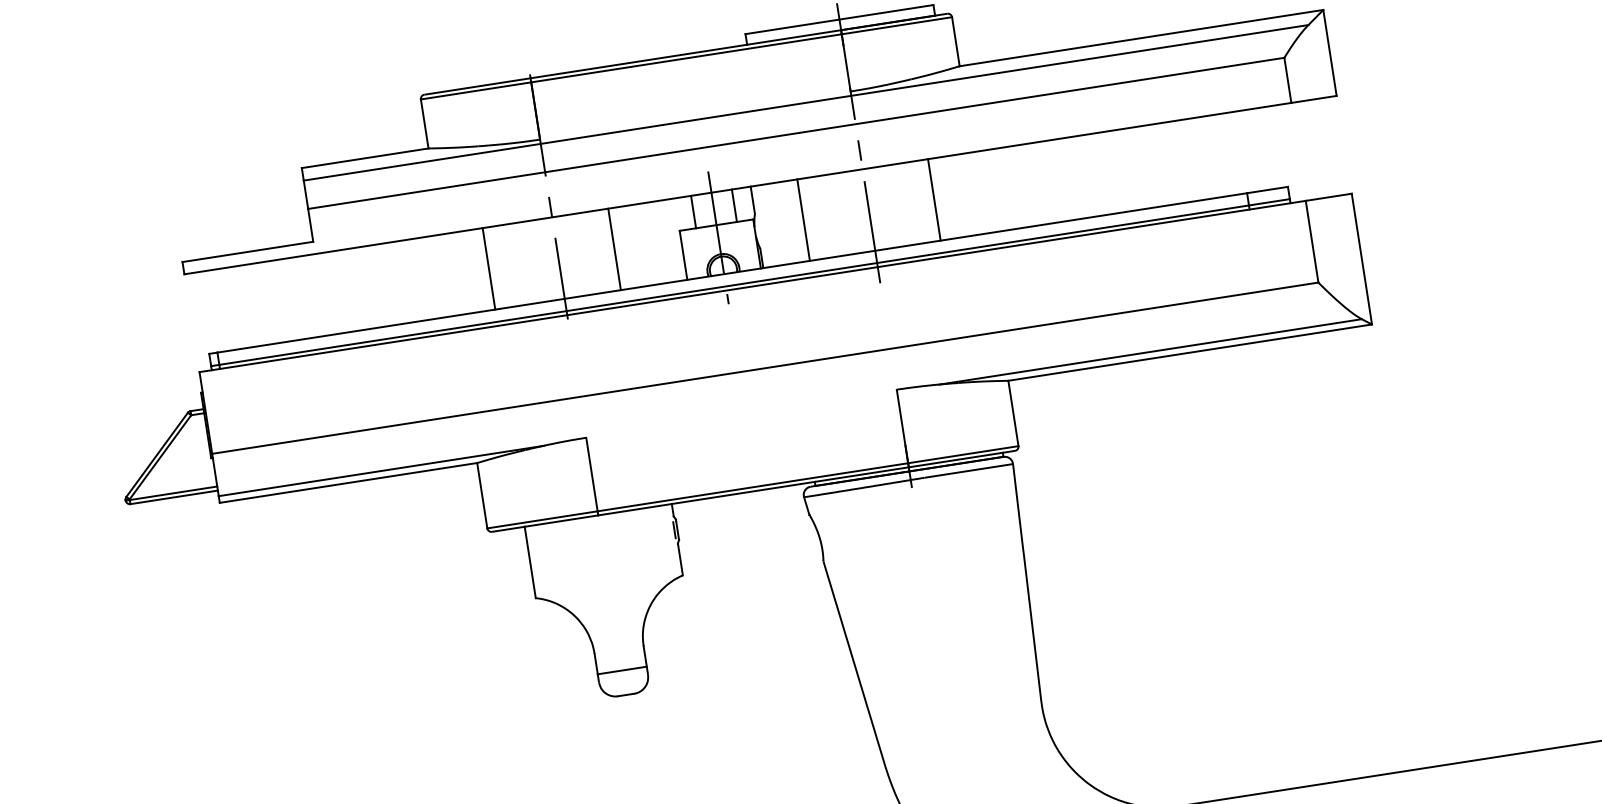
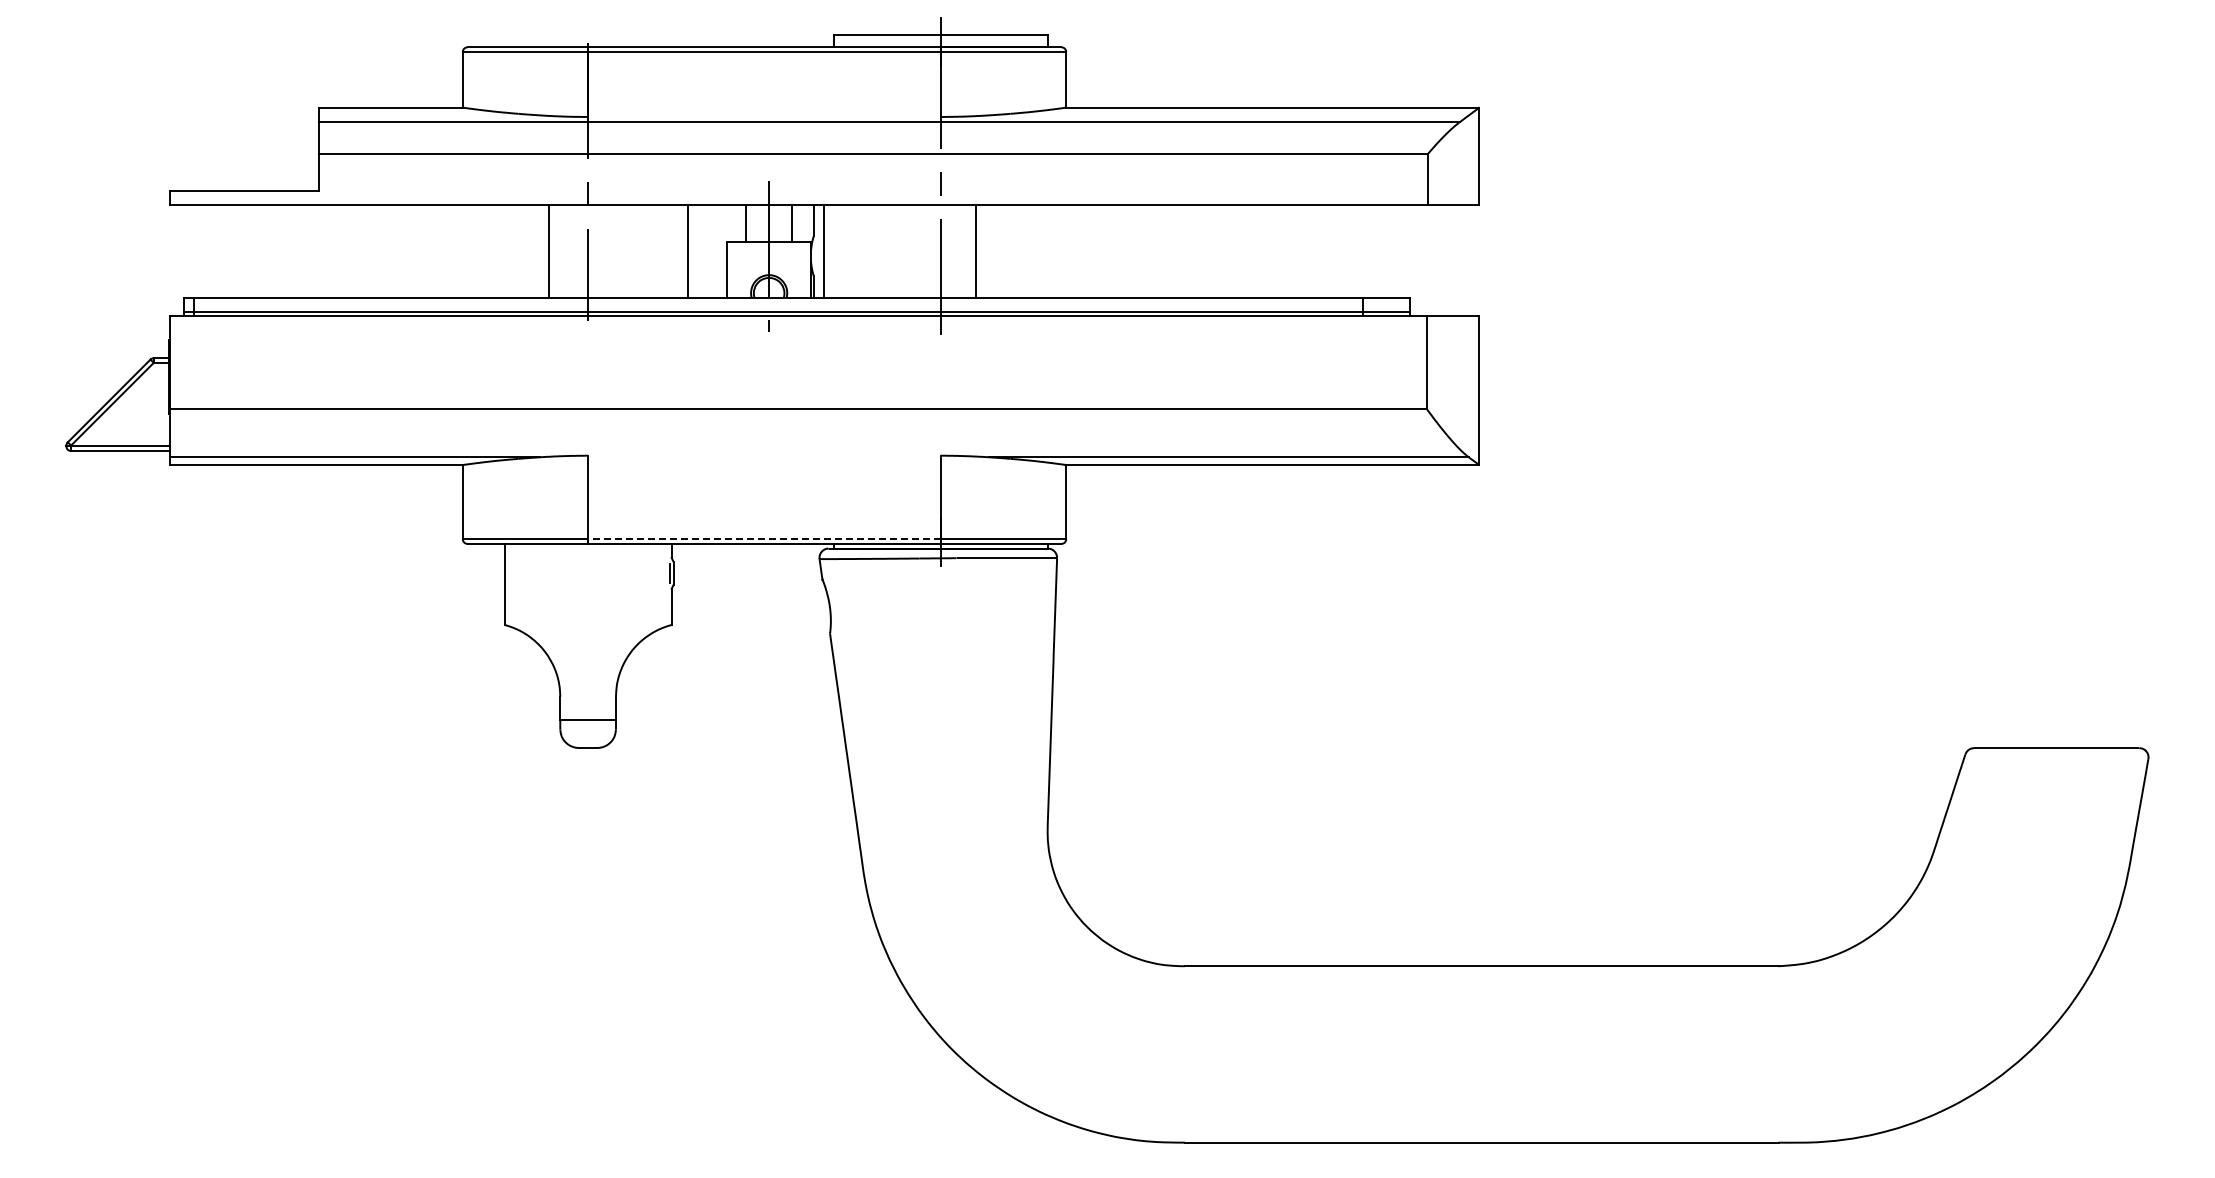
line: (934, 199) -> (976, 251), moved
line: (803, 220) -> (823, 251), moved
line: (614, 249) -> (687, 251), moved
line: (489, 268) -> (549, 251), moved
line: (752, 487) -> (764, 539), solid -> dashed

